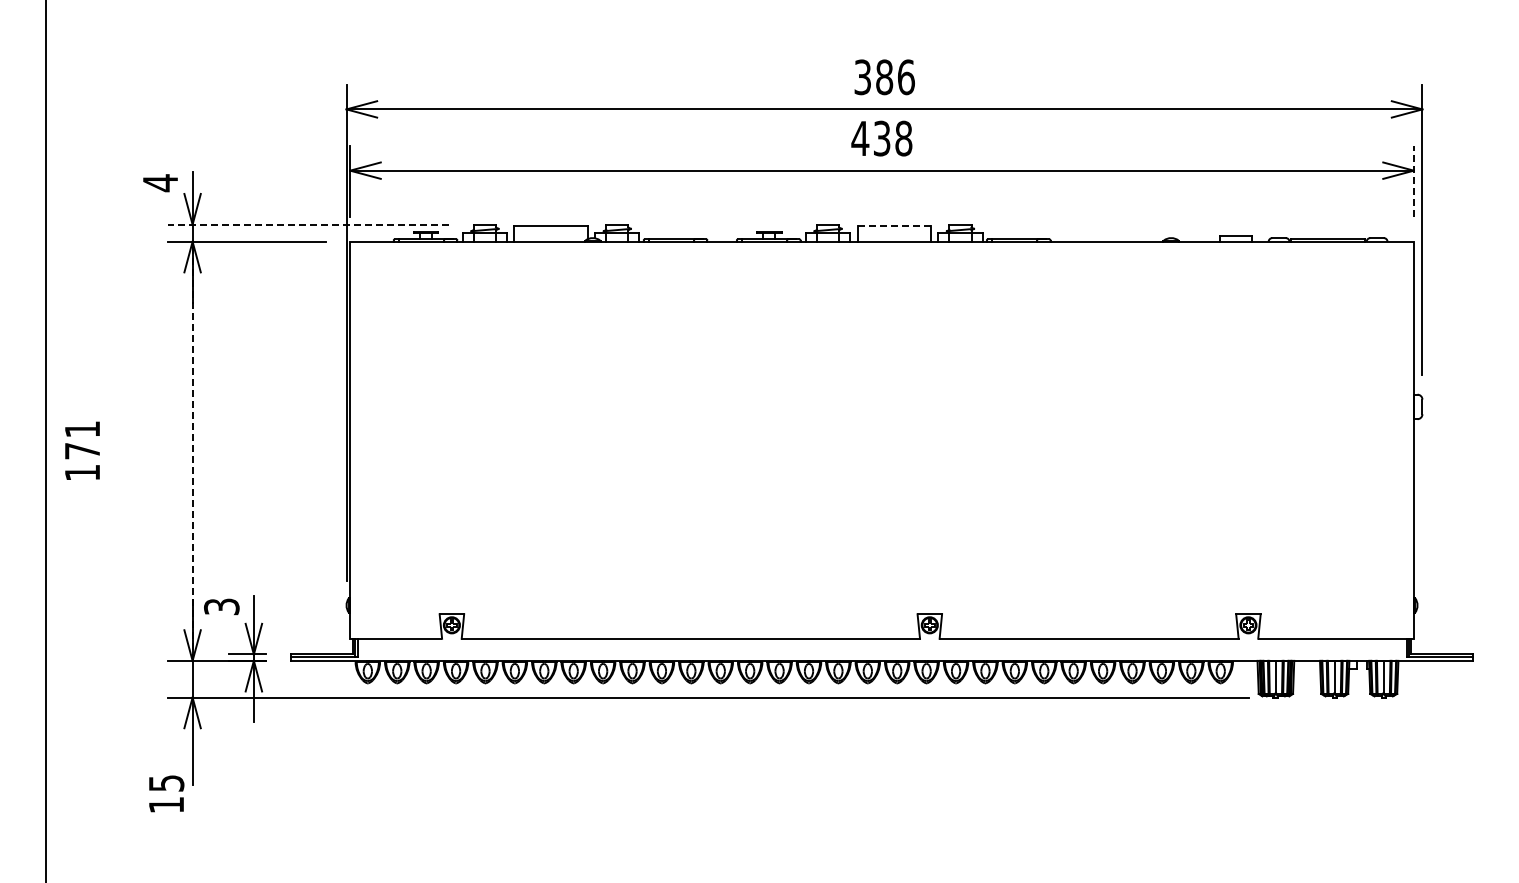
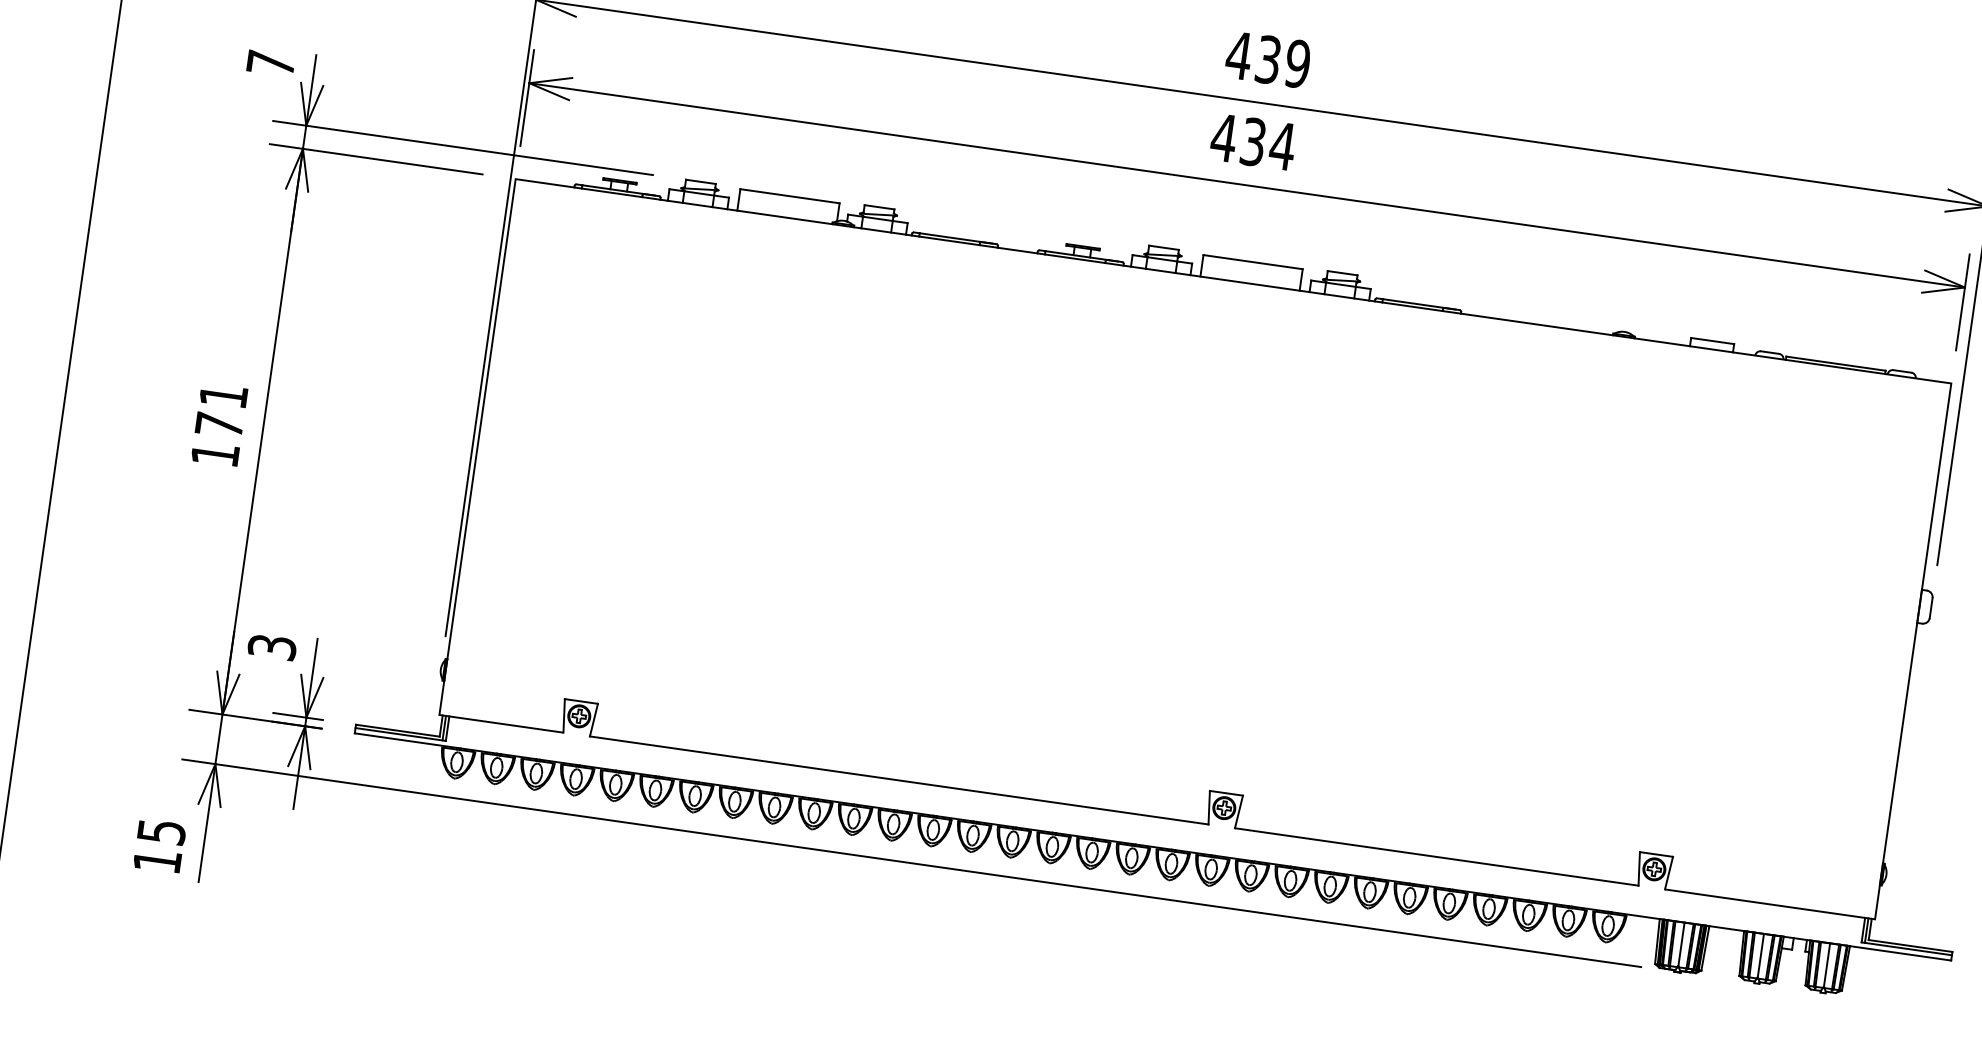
text: (883, 77) -> (1267, 59), 386 -> 439
text: (903, 138) -> (1282, 146), 438 -> 434
line: (1413, 181) -> (1962, 302), dashed -> solid
text: (160, 183) -> (270, 64), 4 -> 7
line: (308, 224) -> (462, 147), dashed -> solid
line: (894, 225) -> (1253, 261), dashed -> solid
text: (82, 450) -> (219, 424), moved
line: (192, 451) -> (262, 431), dashed -> solid
text: (166, 793) -> (159, 845), moved

